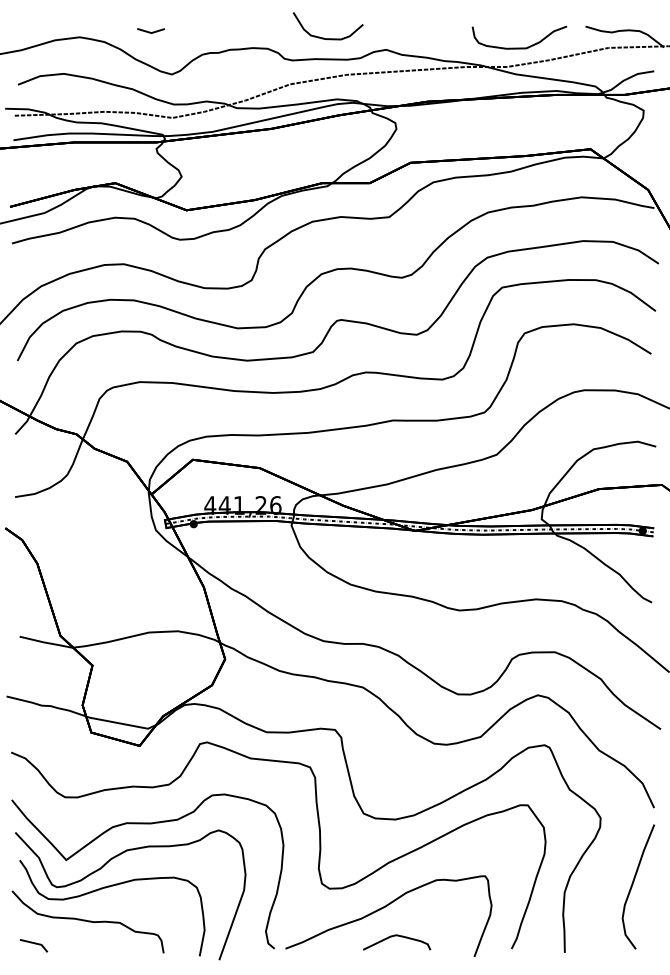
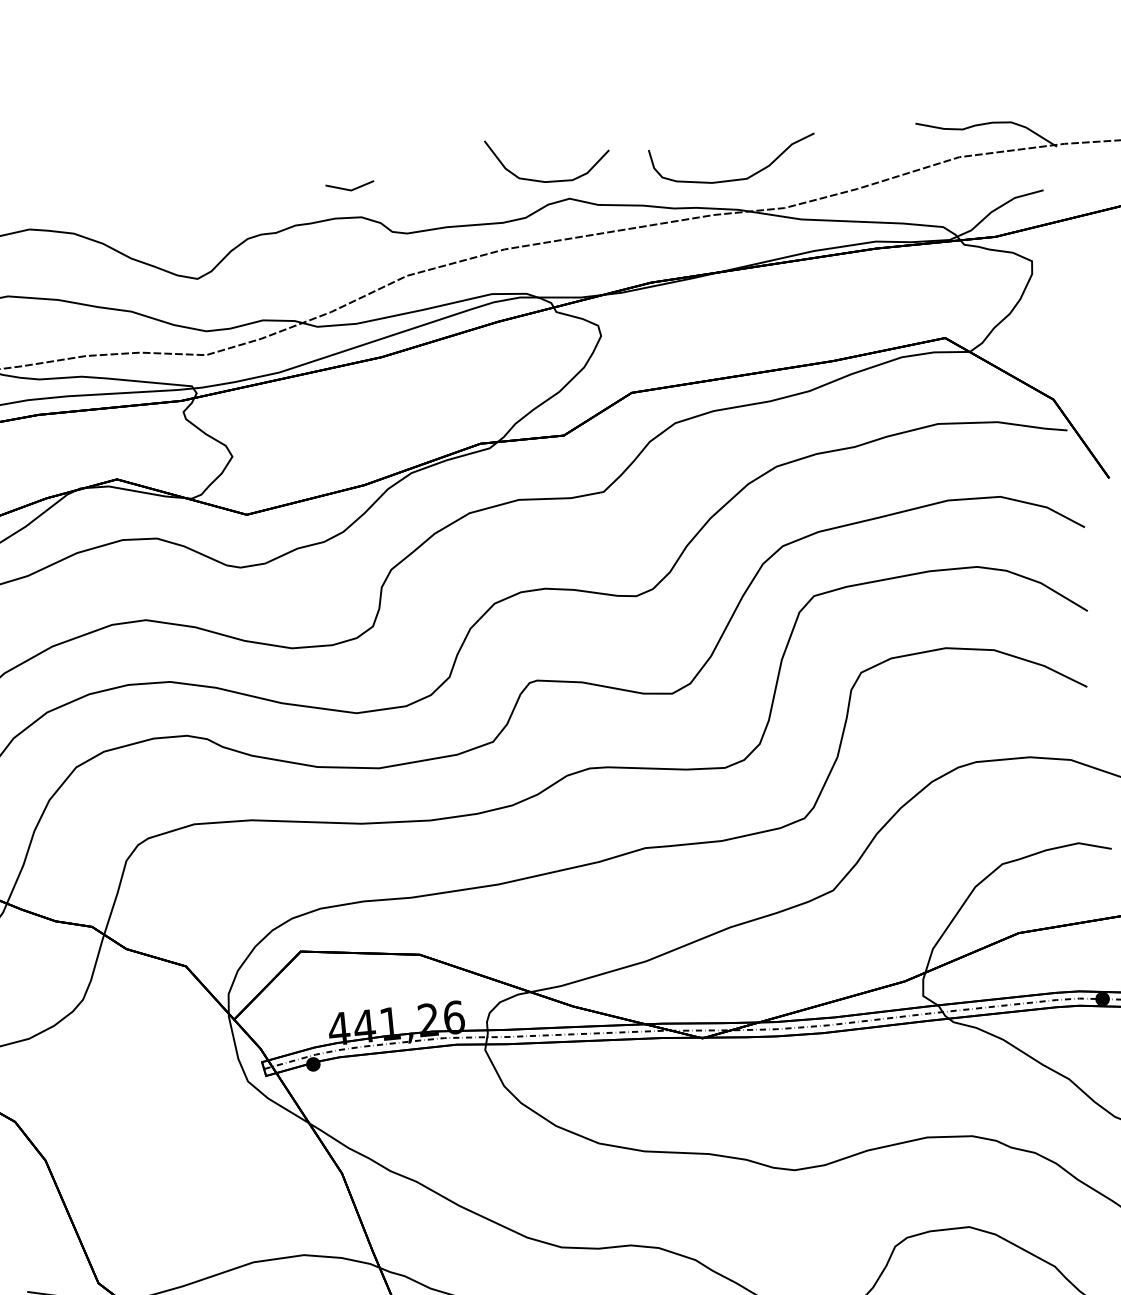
line: (150, 31) -> (349, 187), moved
curve: (324, 37) -> (543, 179), moved
curve: (519, 47) -> (734, 178), moved

